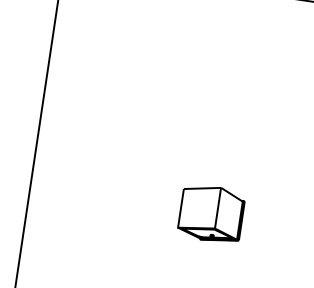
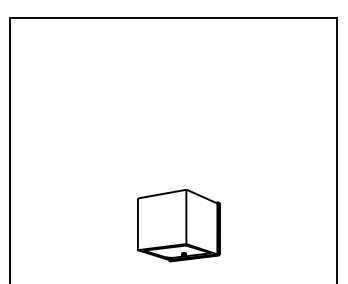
part: (211, 213) -> (178, 225), size x1.43

